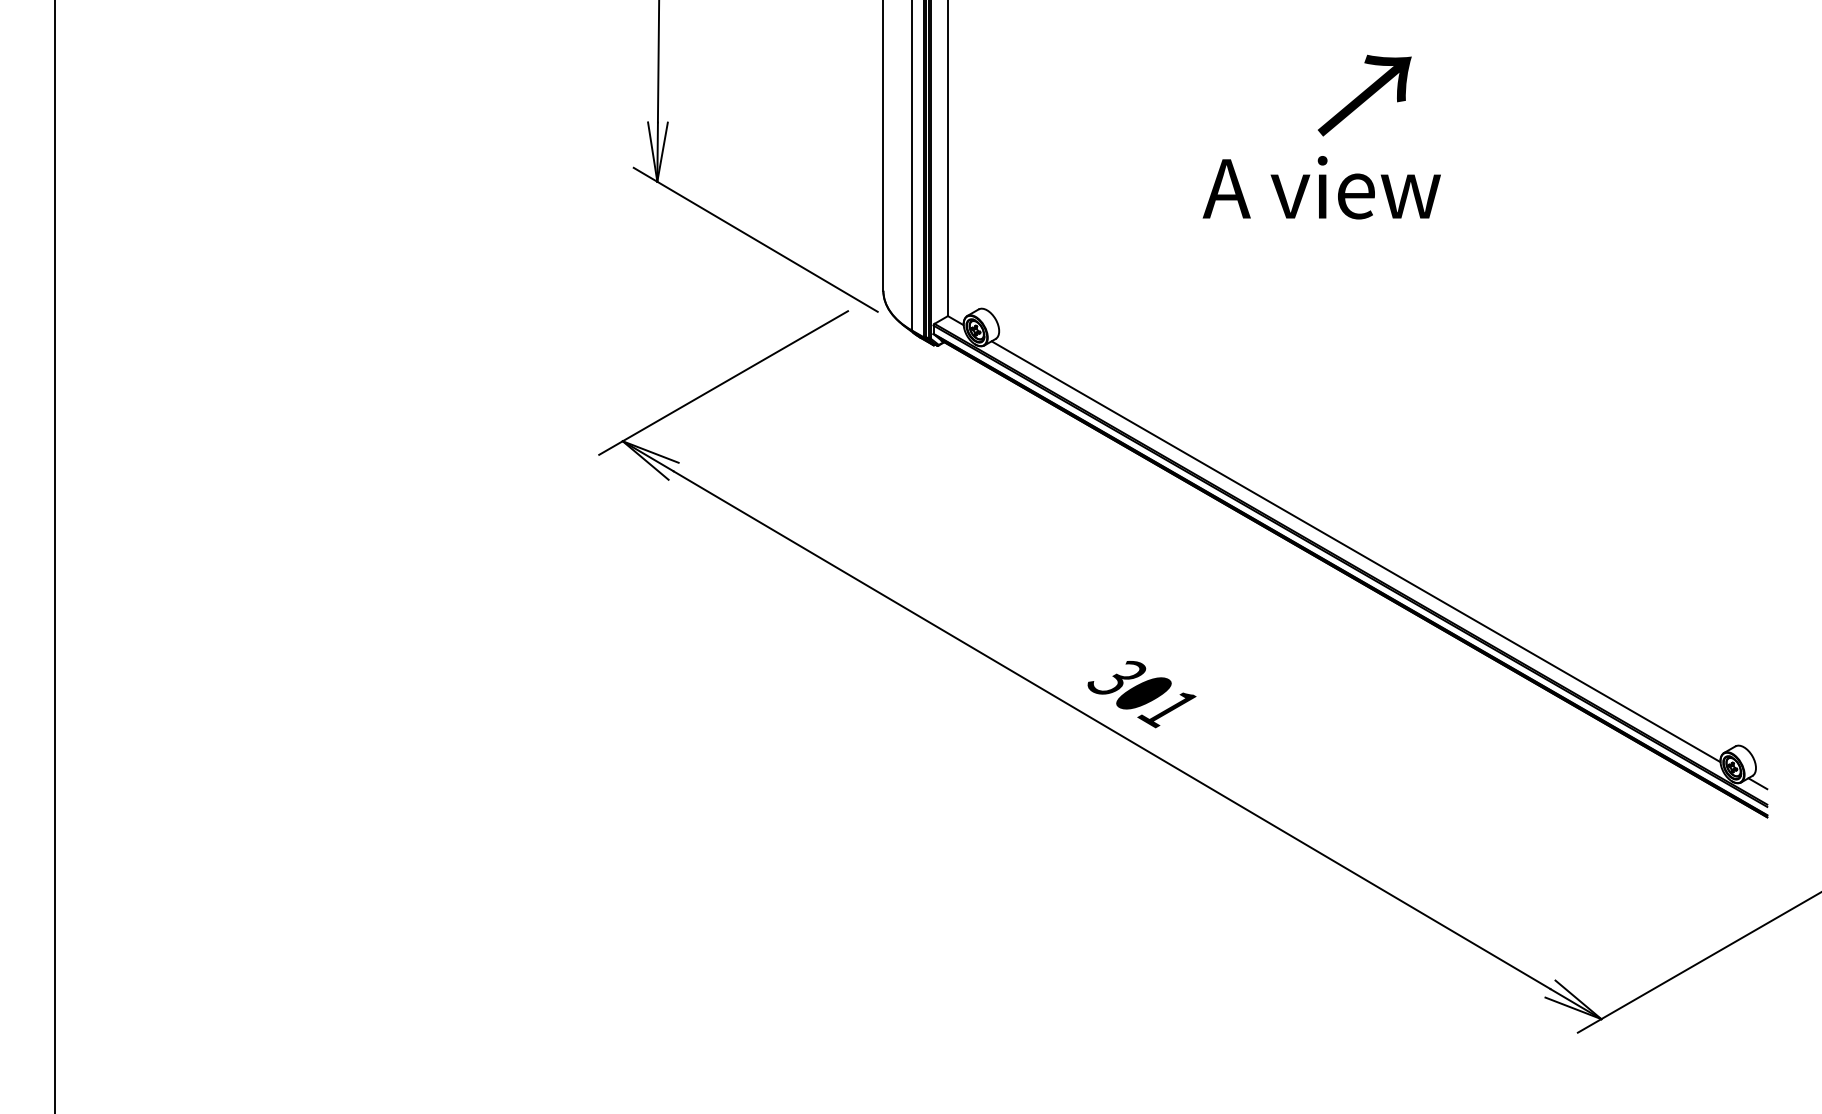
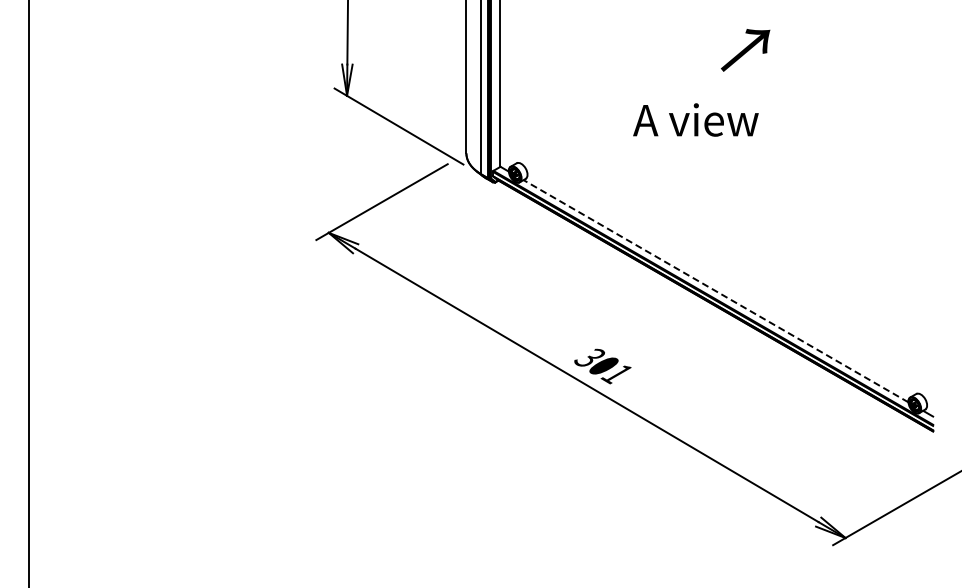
text: (1364, 95) -> (745, 50), moved
text: (1321, 186) -> (695, 119), moved
line: (1355, 550) -> (715, 290), solid -> dashed

